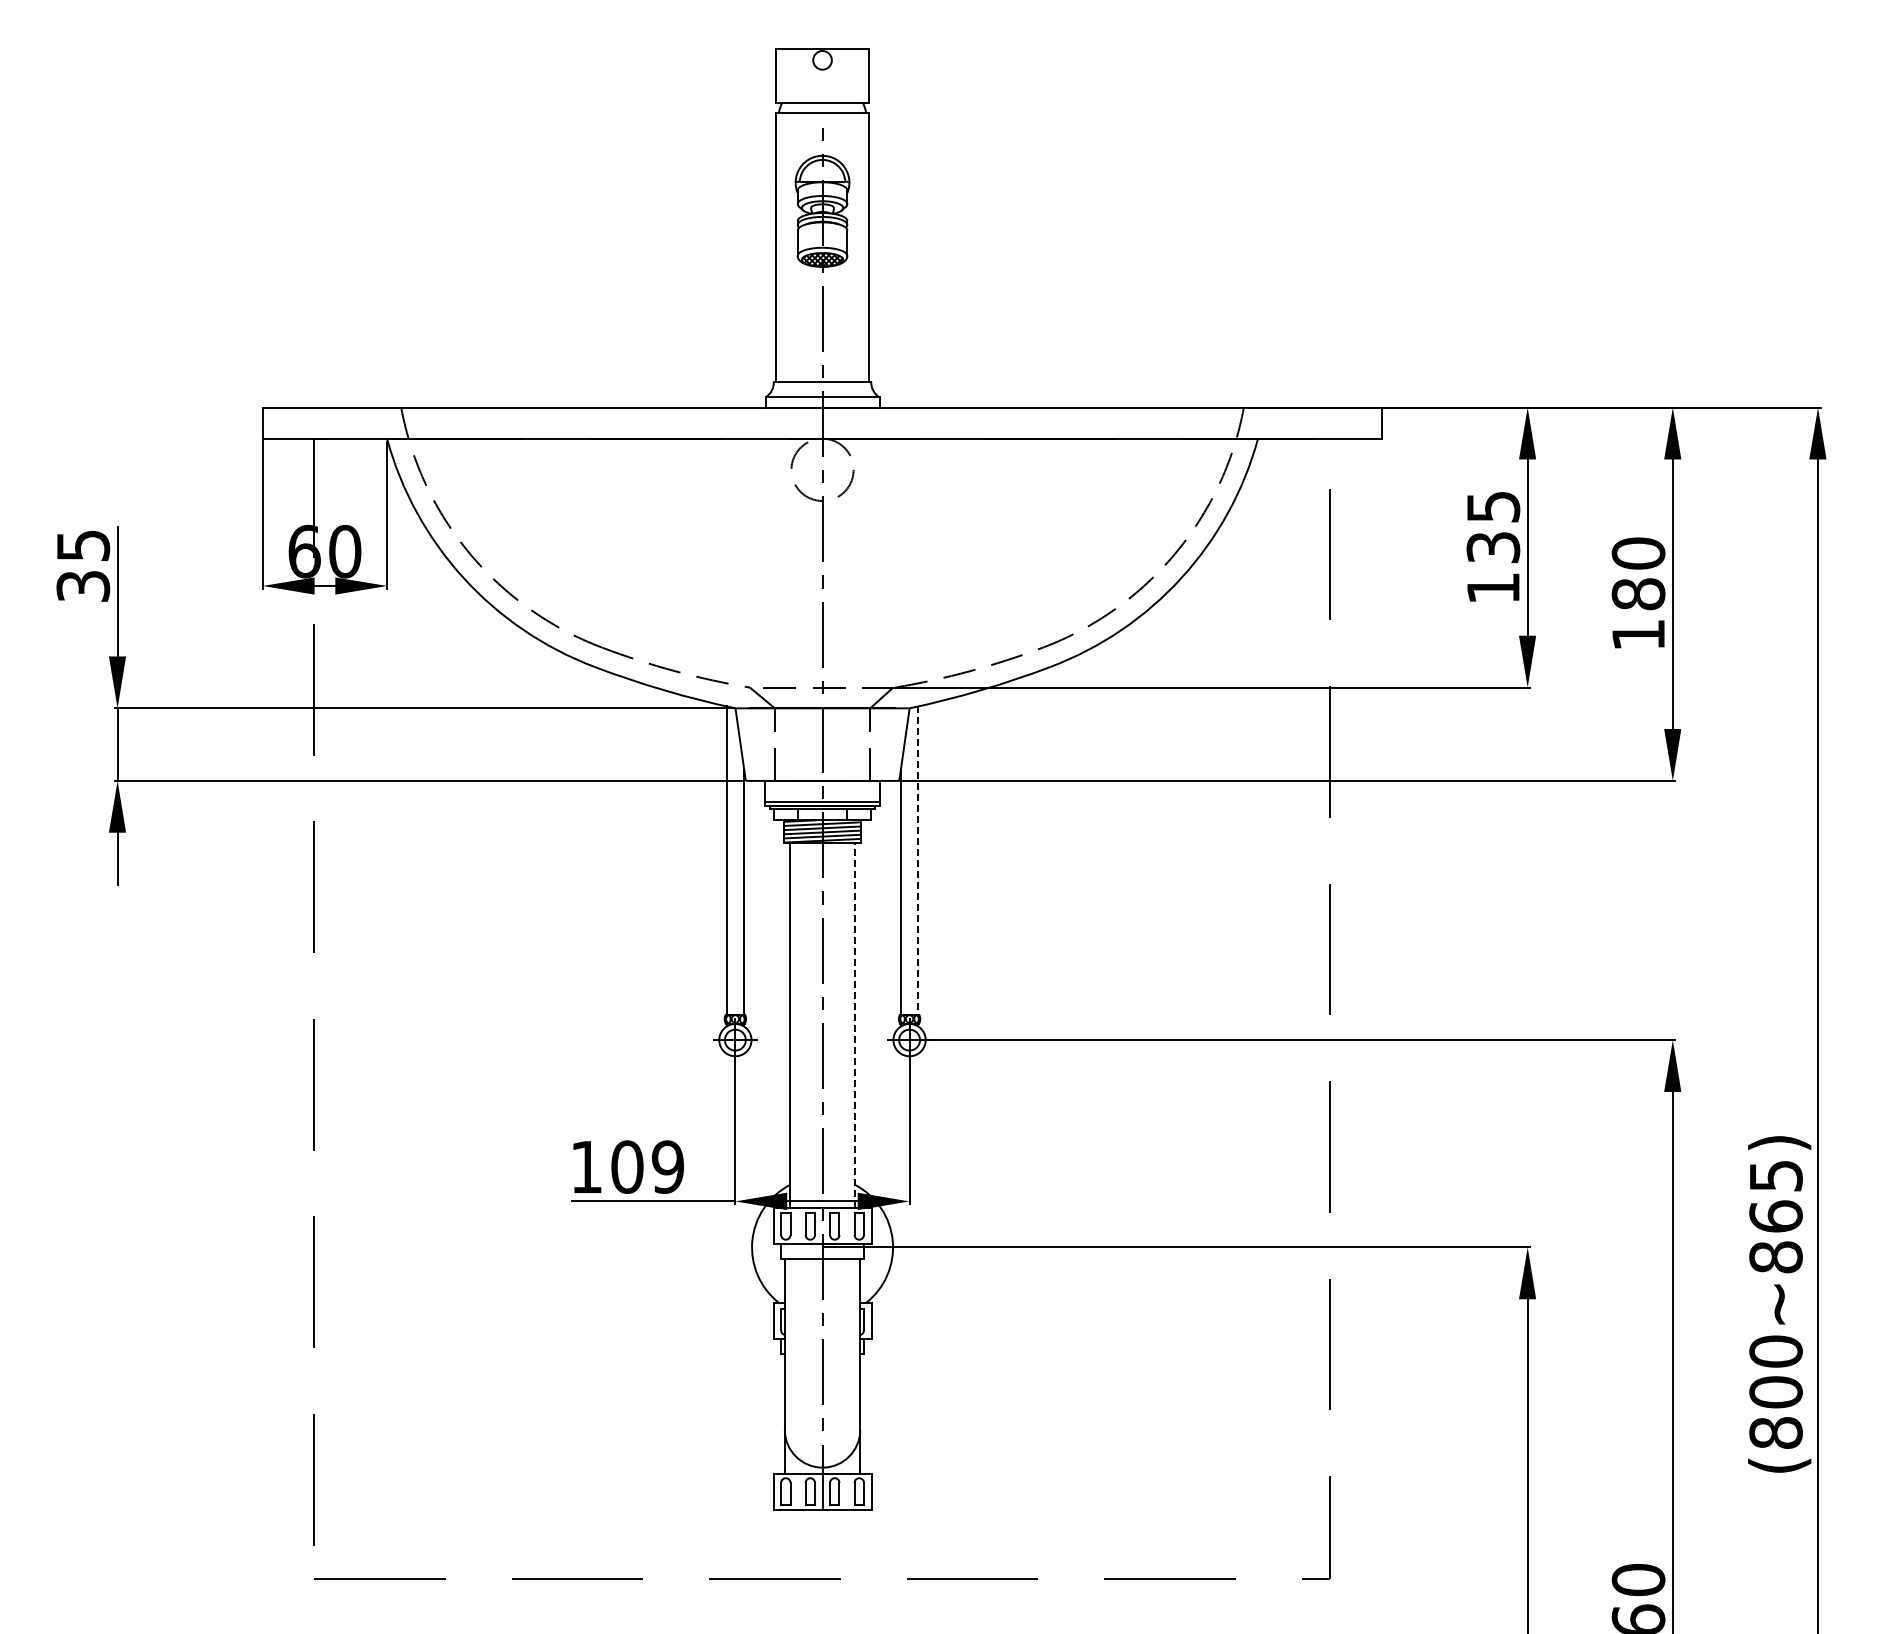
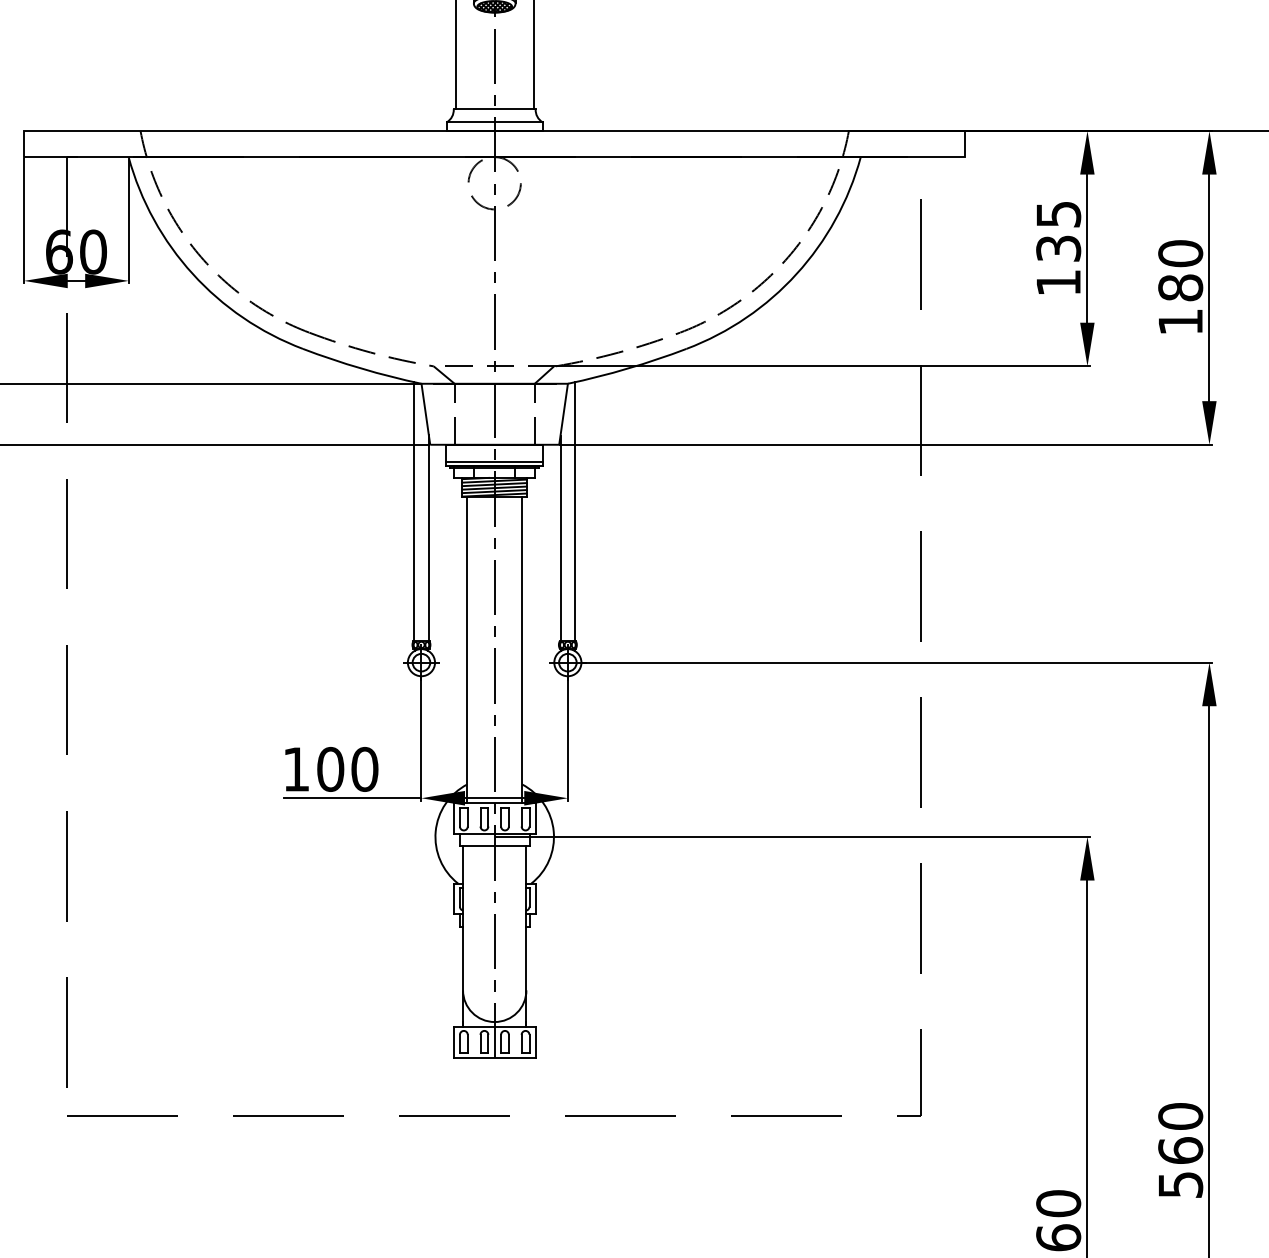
line: (918, 861) -> (575, 512), dashed -> solid
line: (855, 1025) -> (522, 650), dashed -> solid
text: (668, 1166) -> (365, 768), 109 -> 100

